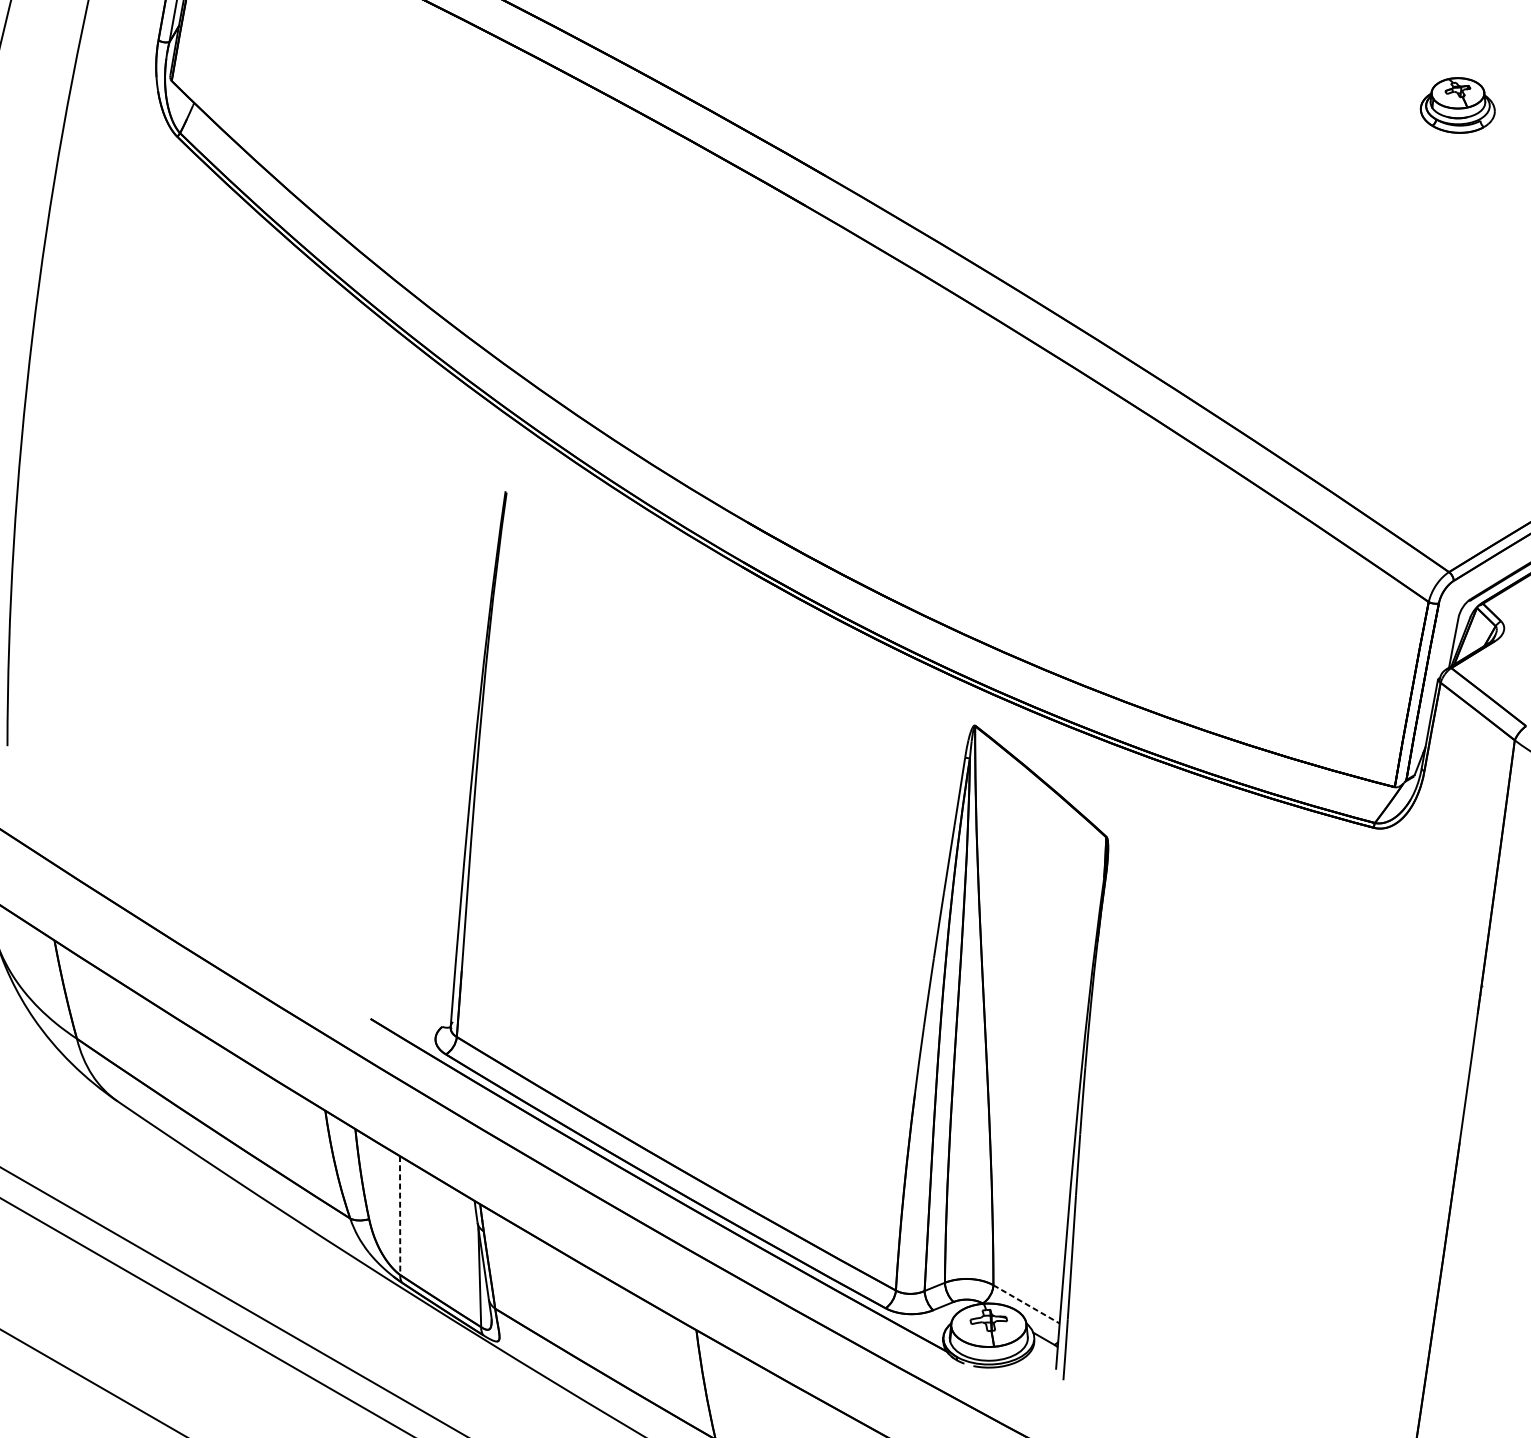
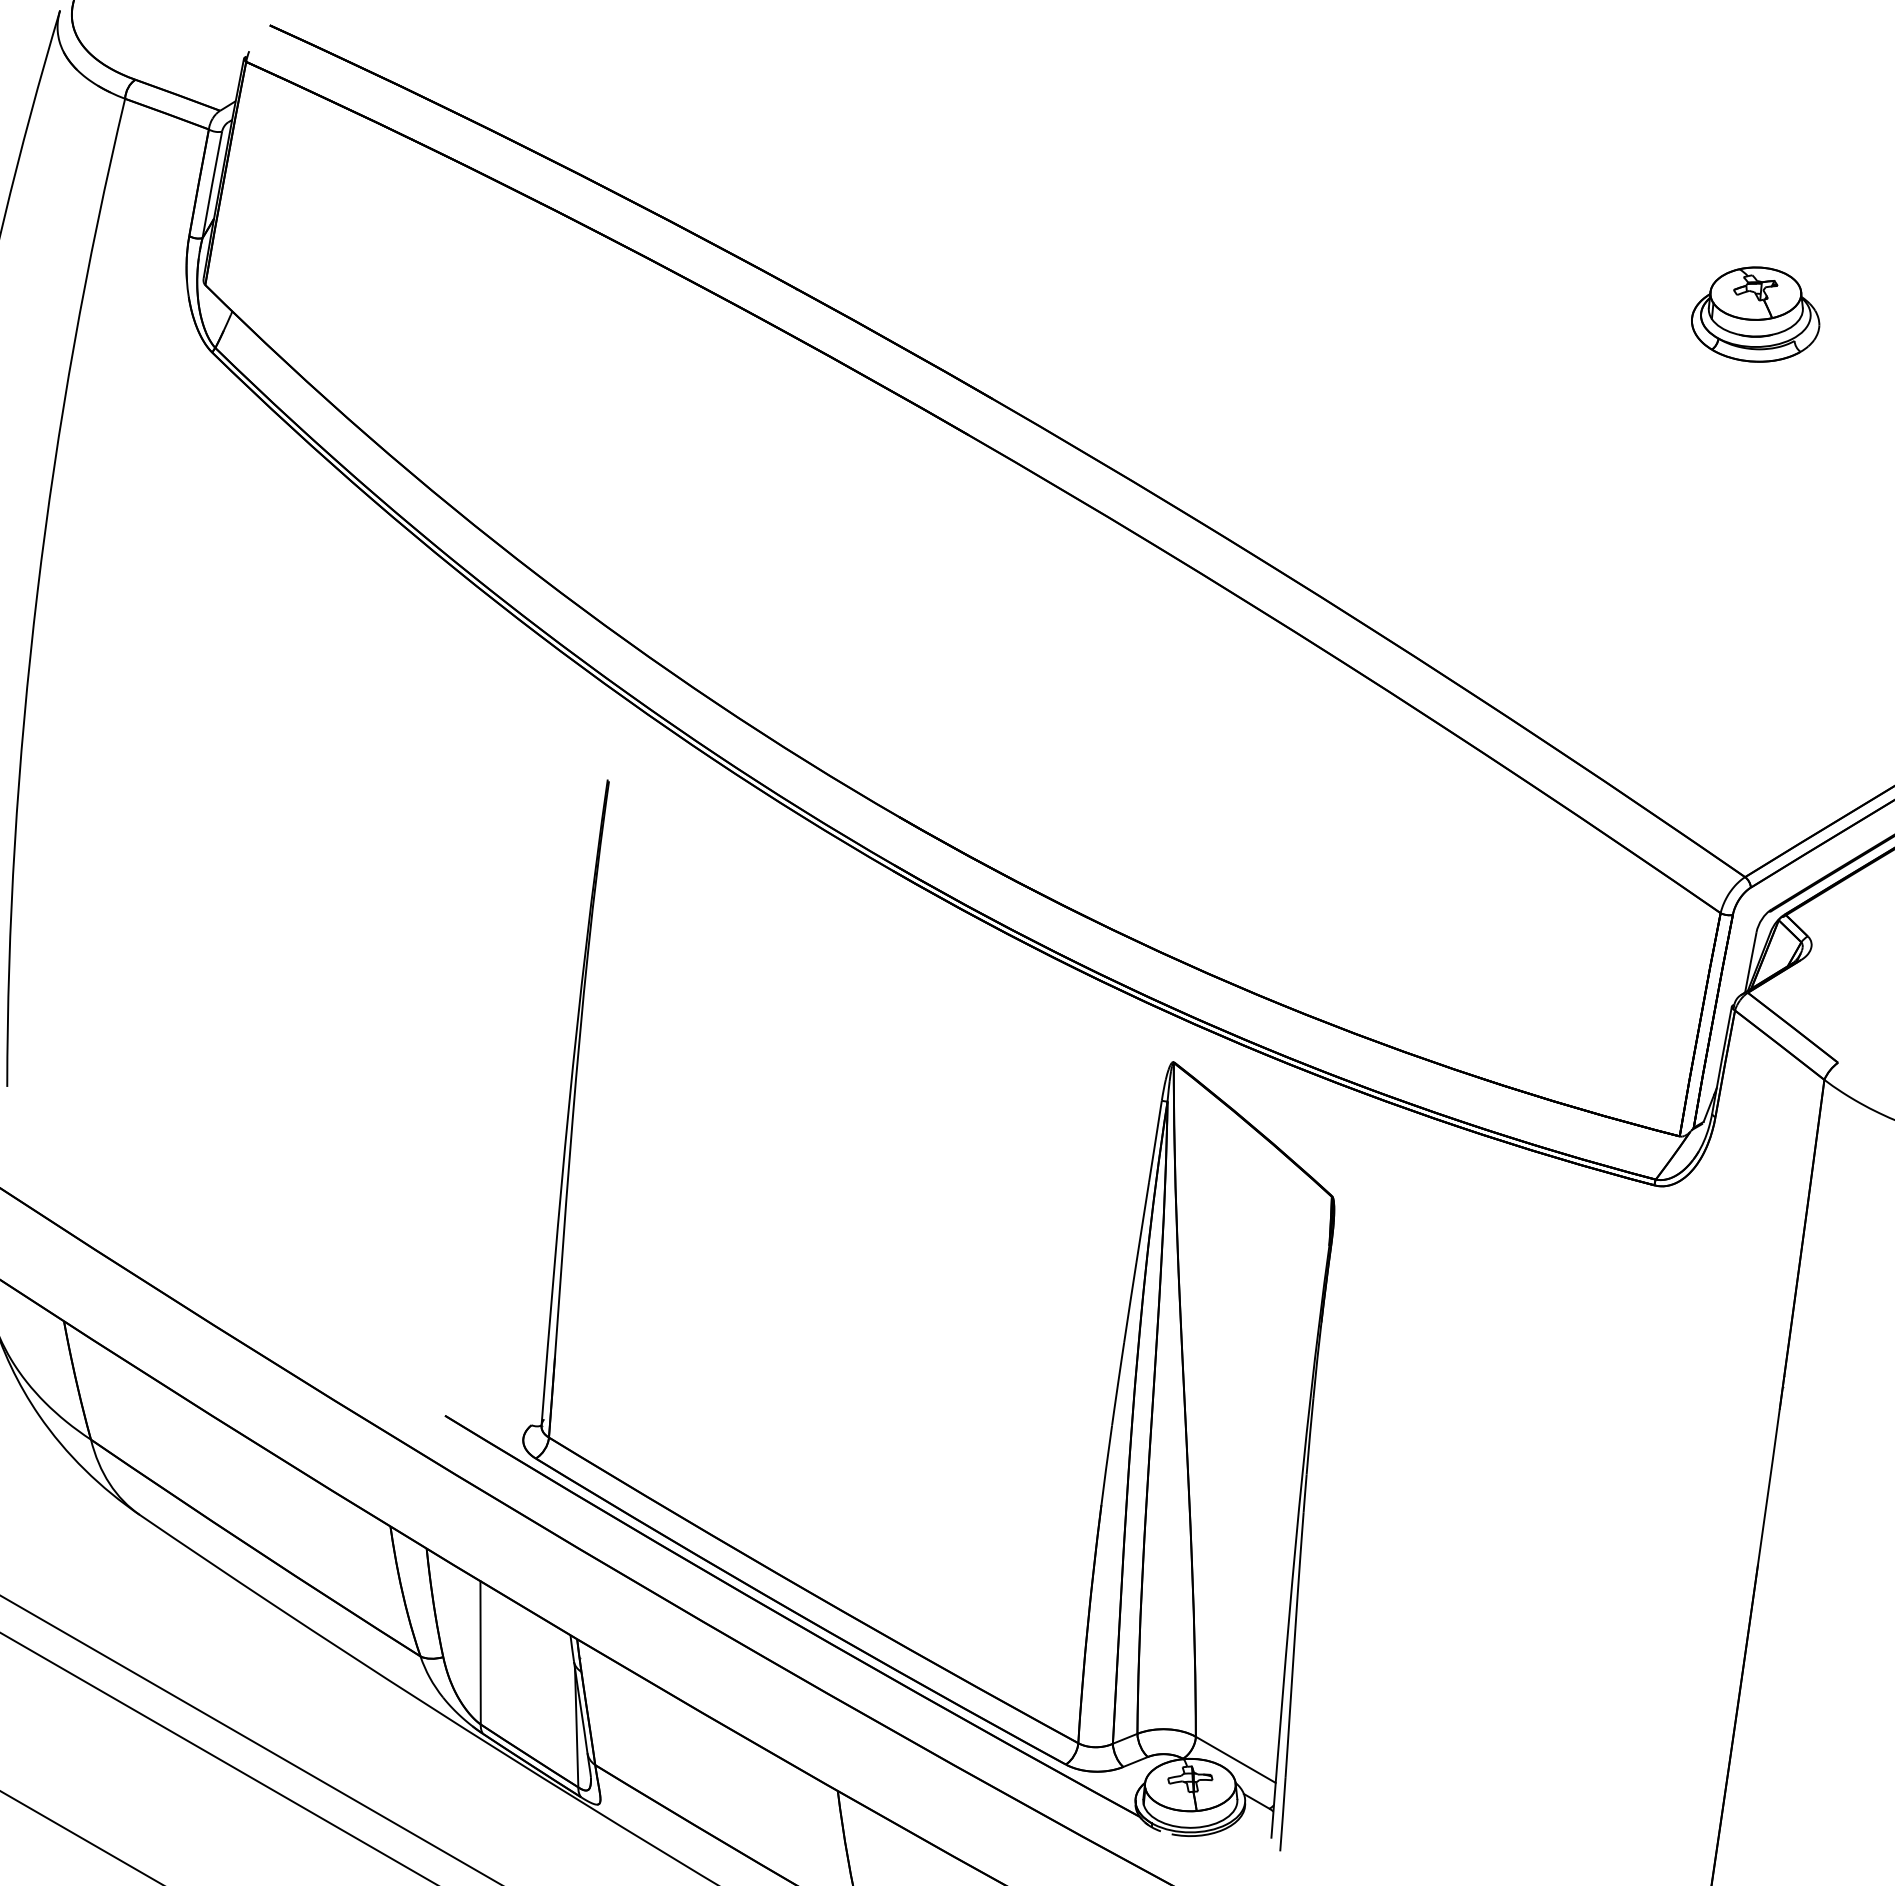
part: (1457, 105) -> (1755, 314), size x1.43
line: (400, 1215) -> (480, 1652), dashed -> solid
line: (1027, 1304) -> (1236, 1760), dashed -> solid

